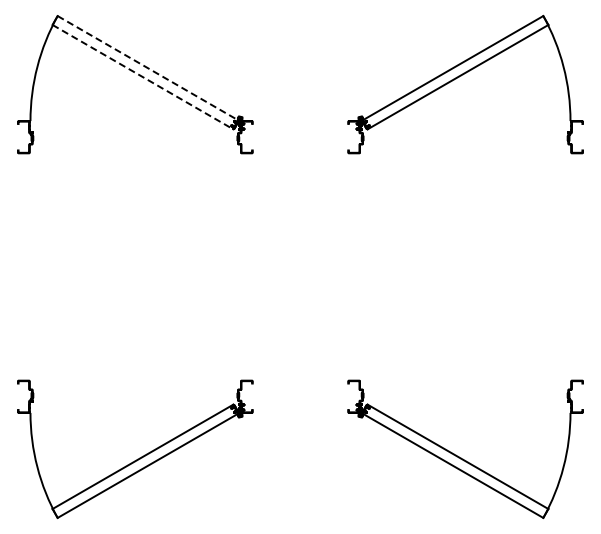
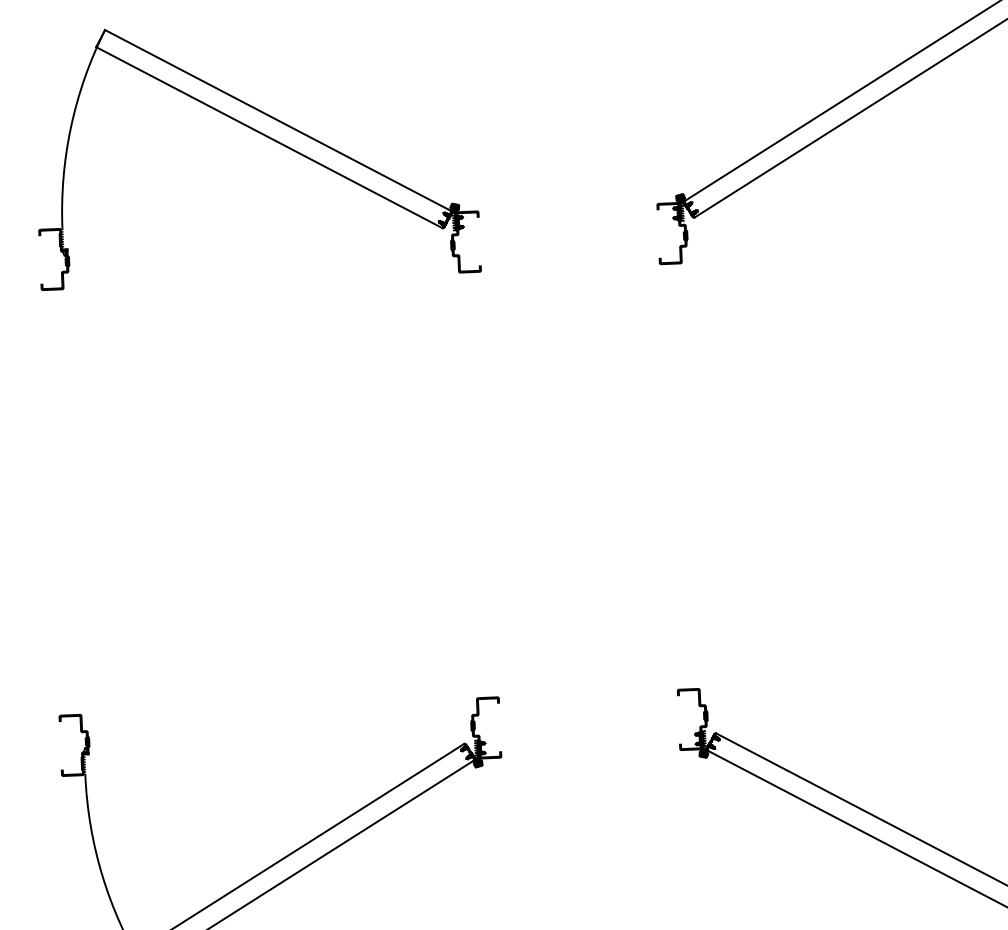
line: (148, 68) -> (279, 121), dashed -> solid
line: (143, 77) -> (270, 138), dashed -> solid

